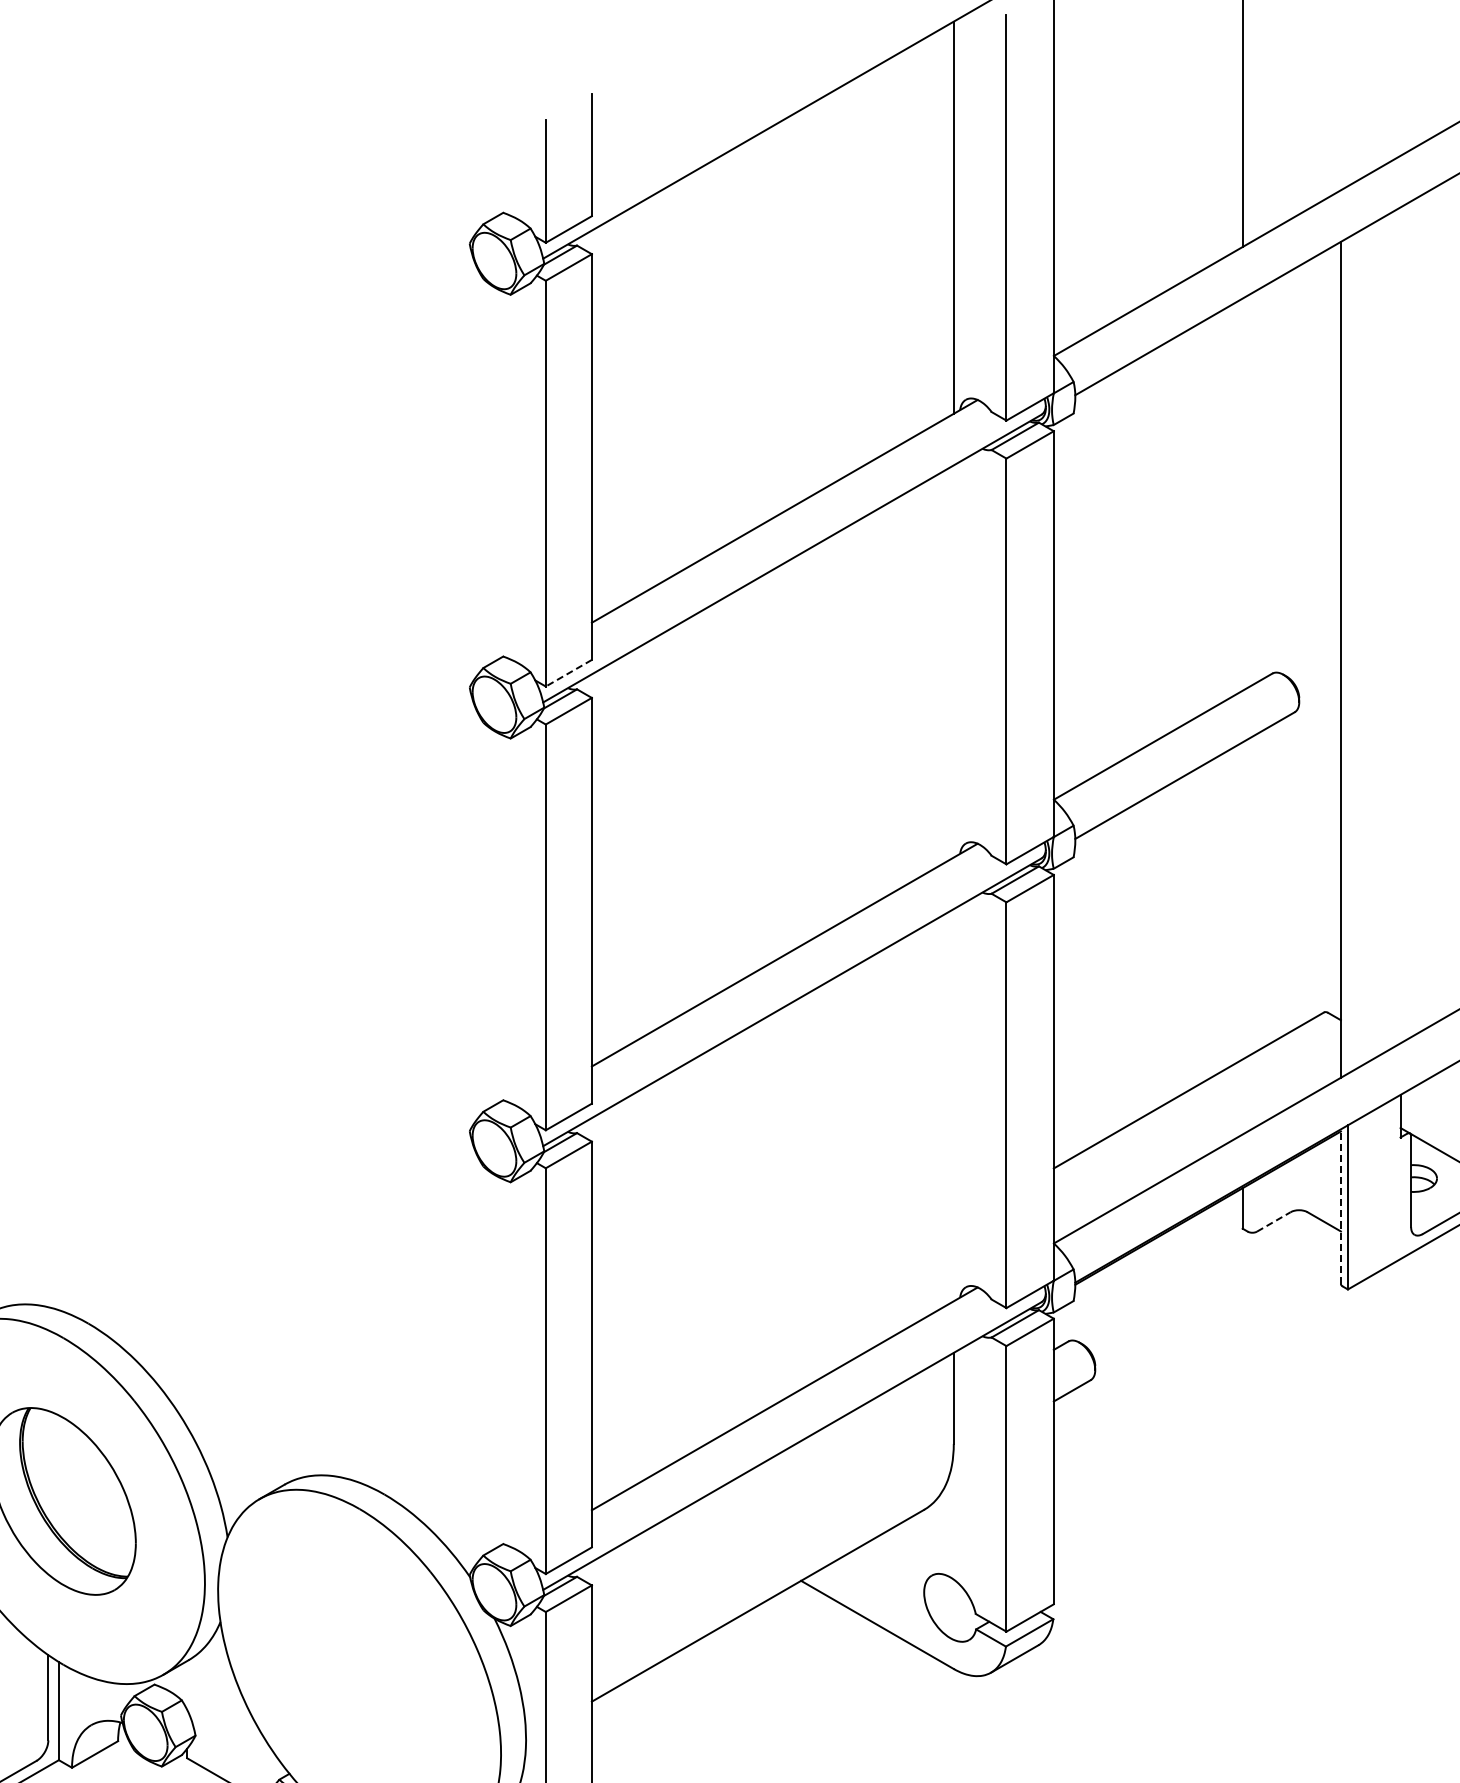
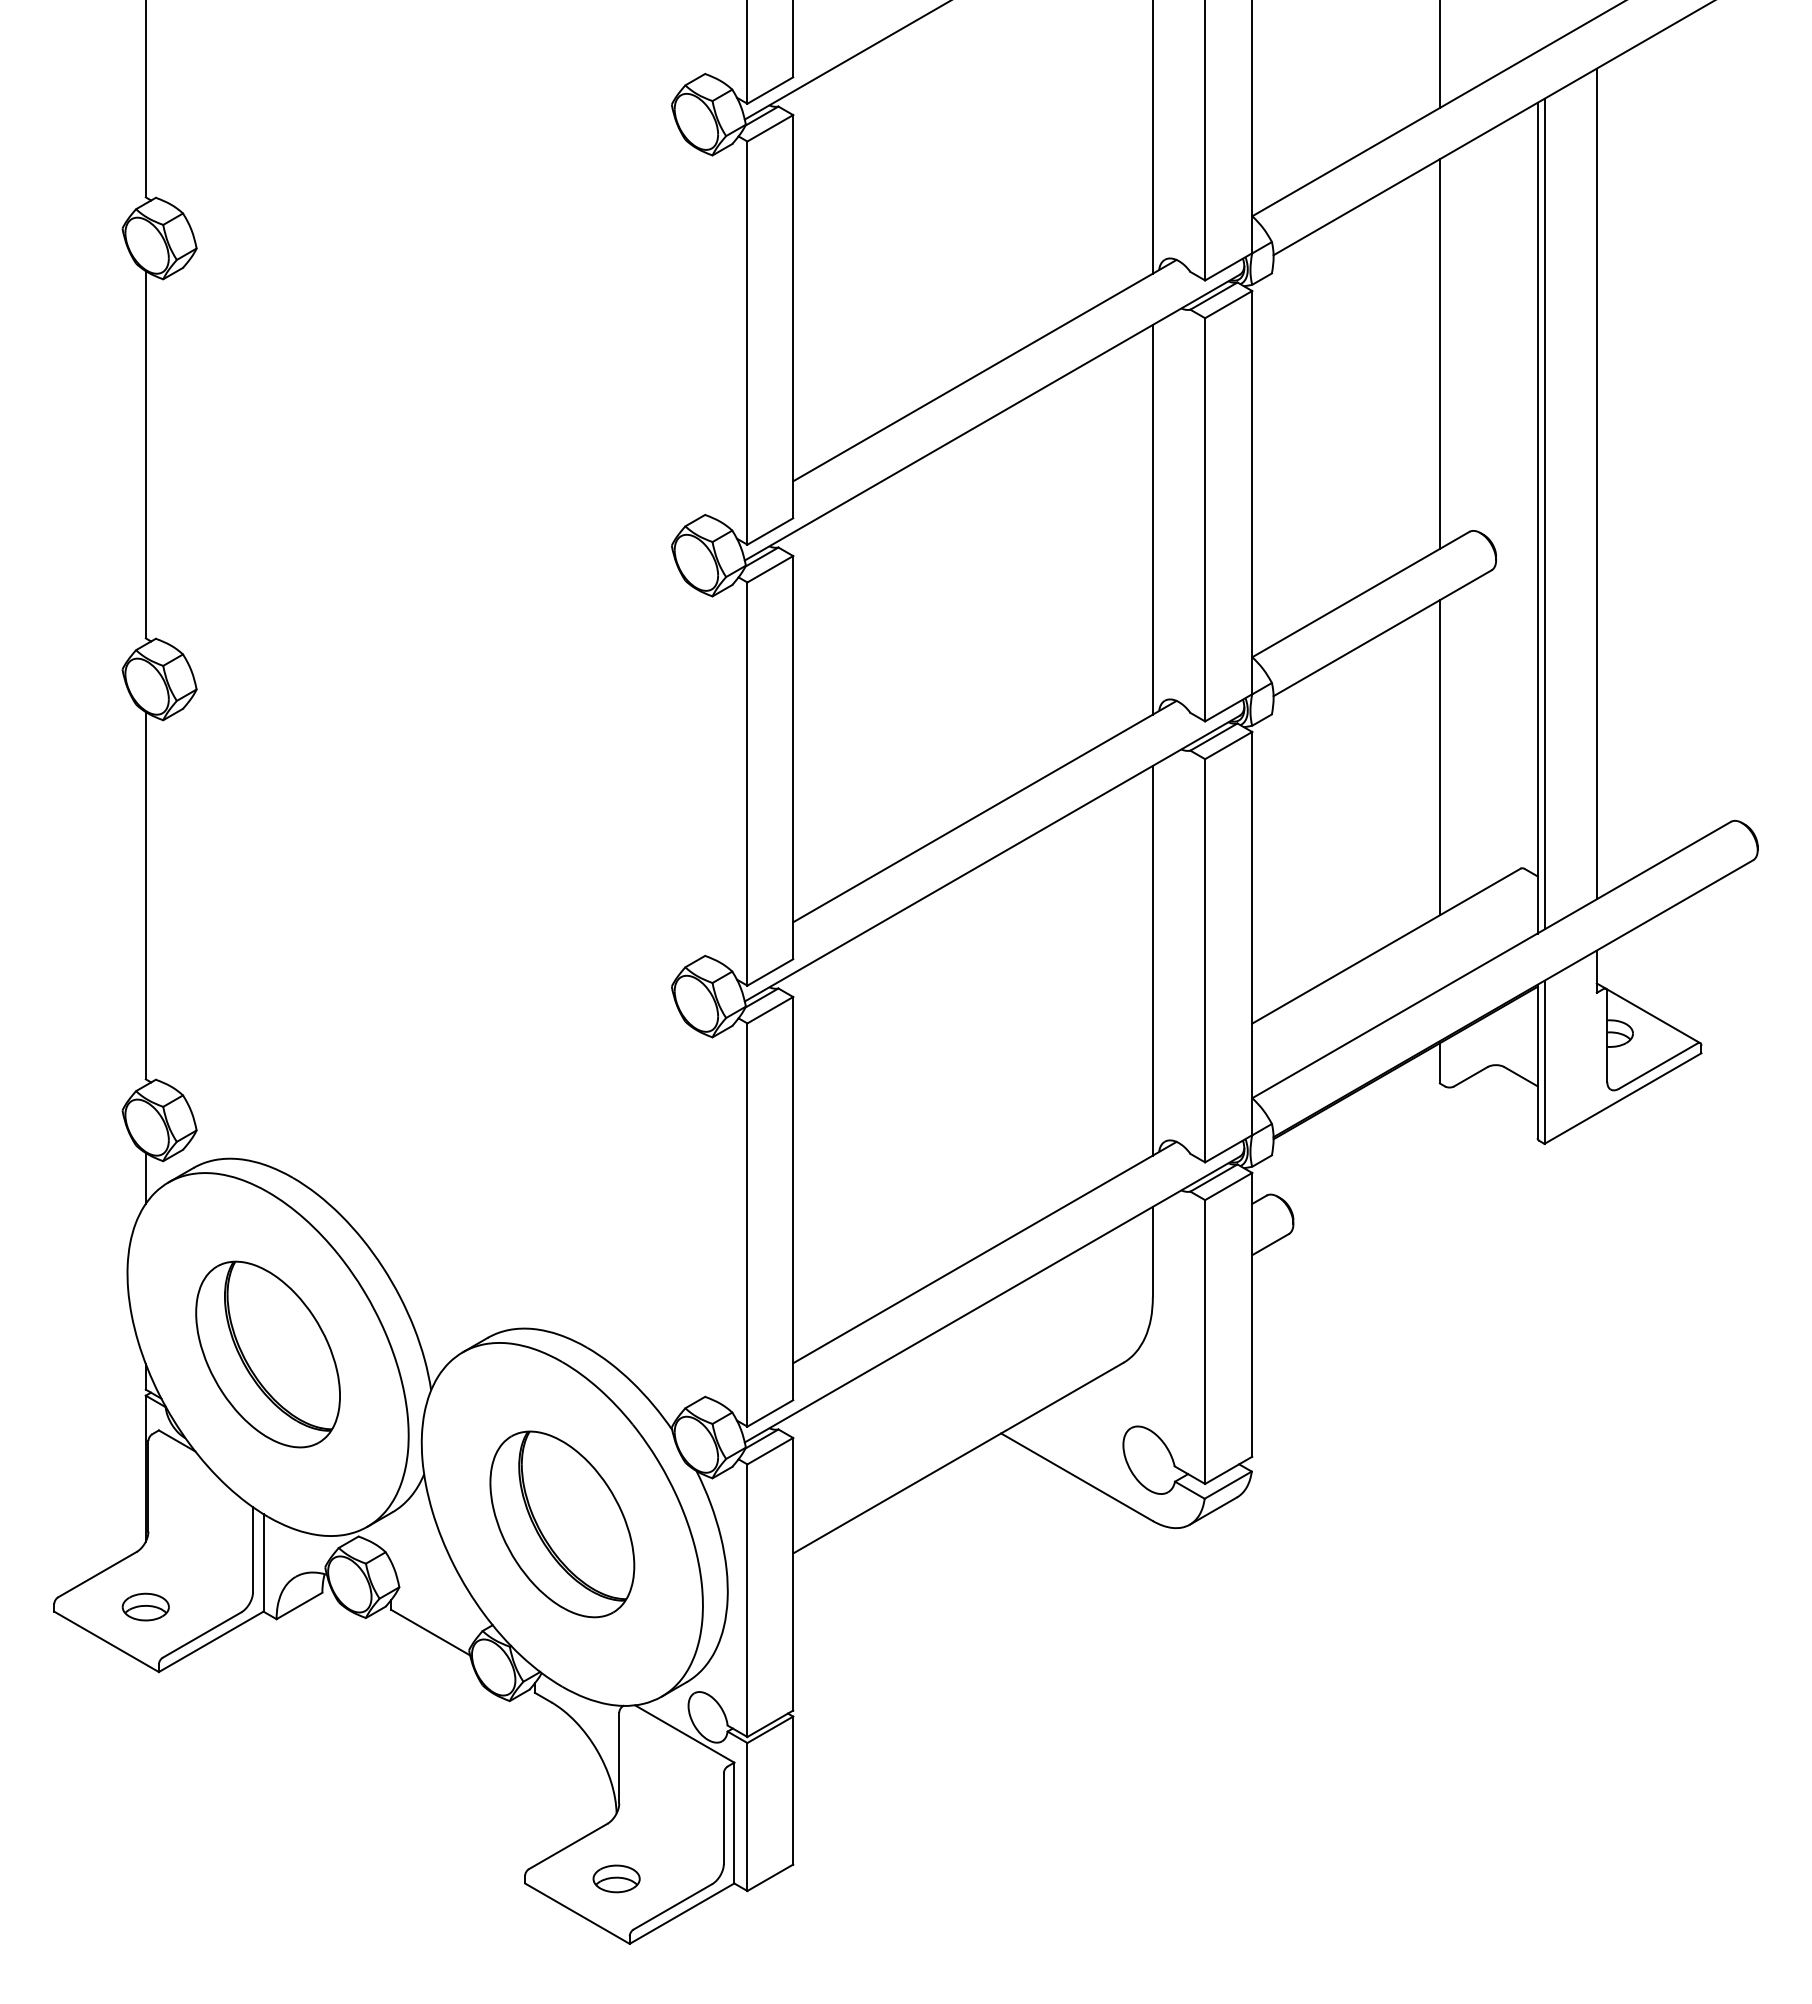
line: (1242, 494) -> (1439, 353), added
line: (1400, 624) -> (1596, 483), added
line: (1347, 655) -> (1544, 513), added
line: (953, 661) -> (1152, 519), added
line: (568, 673) -> (769, 531), dashed -> solid
line: (1242, 900) -> (1439, 757), added
line: (953, 1104) -> (1152, 960), added
line: (1340, 1206) -> (1537, 1061), dashed -> solid
line: (1274, 1221) -> (1471, 1076), dashed -> solid
part: (359, 1672) -> (562, 1524), added

